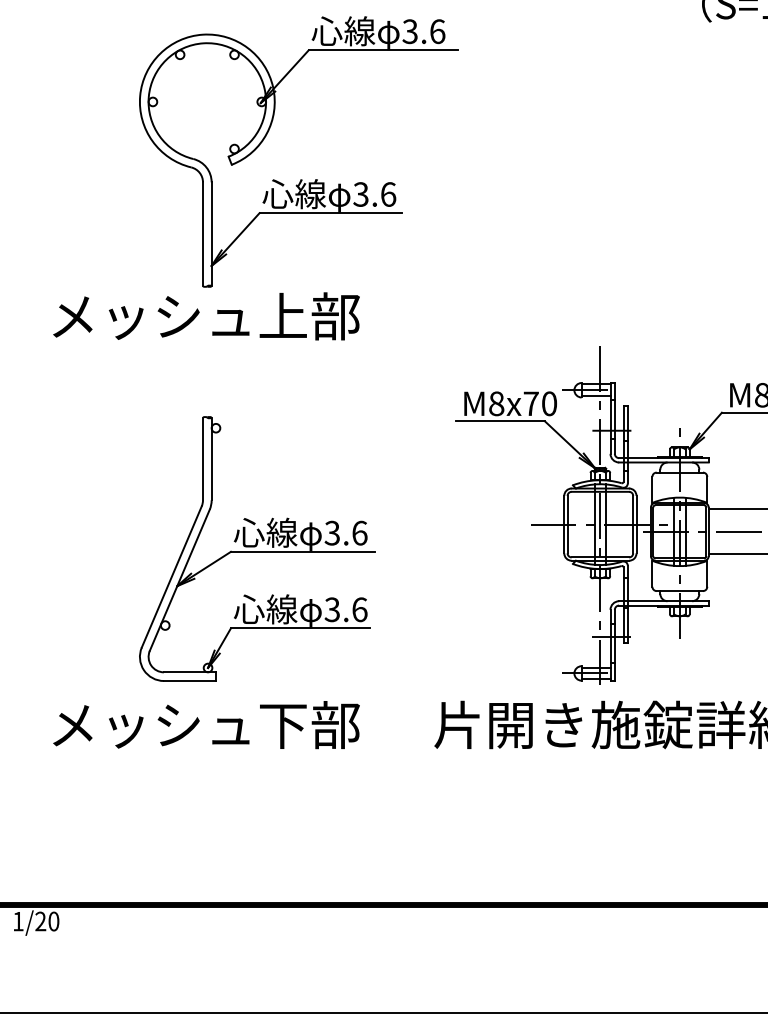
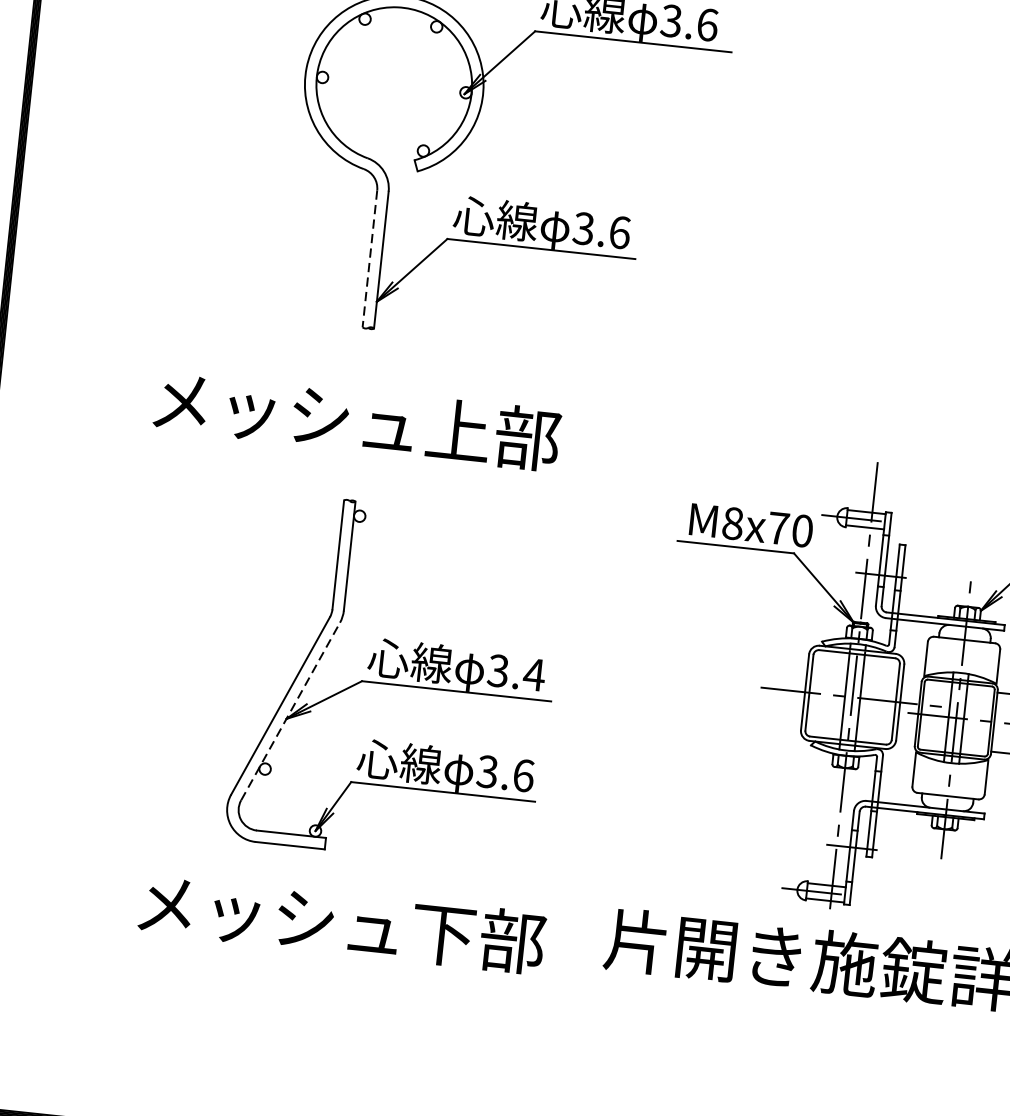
line: (203, 234) -> (370, 259), solid -> dashed
text: (206, 316) -> (357, 420), moved
text: (359, 532) -> (534, 673), 3.6 -> 3.4
line: (179, 580) -> (290, 711), solid -> dashed
text: (206, 725) -> (342, 923), moved

